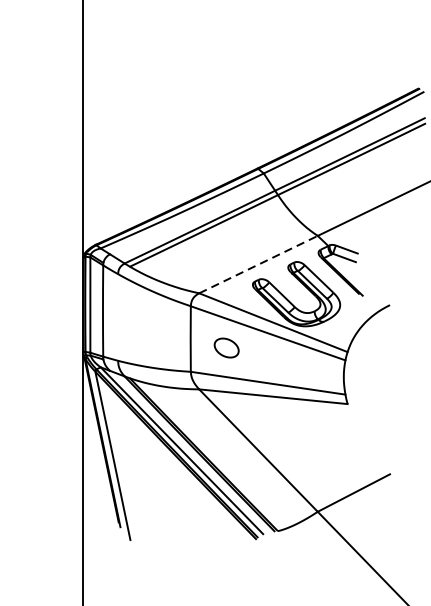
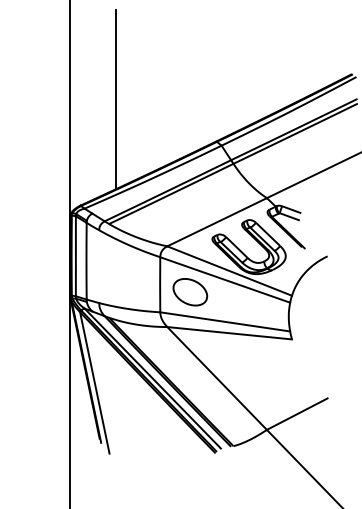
line: (138, 118) -> (116, 99), added
line: (258, 264) -> (217, 222), dashed -> solid
part: (226, 348) -> (190, 292), size x1.67

